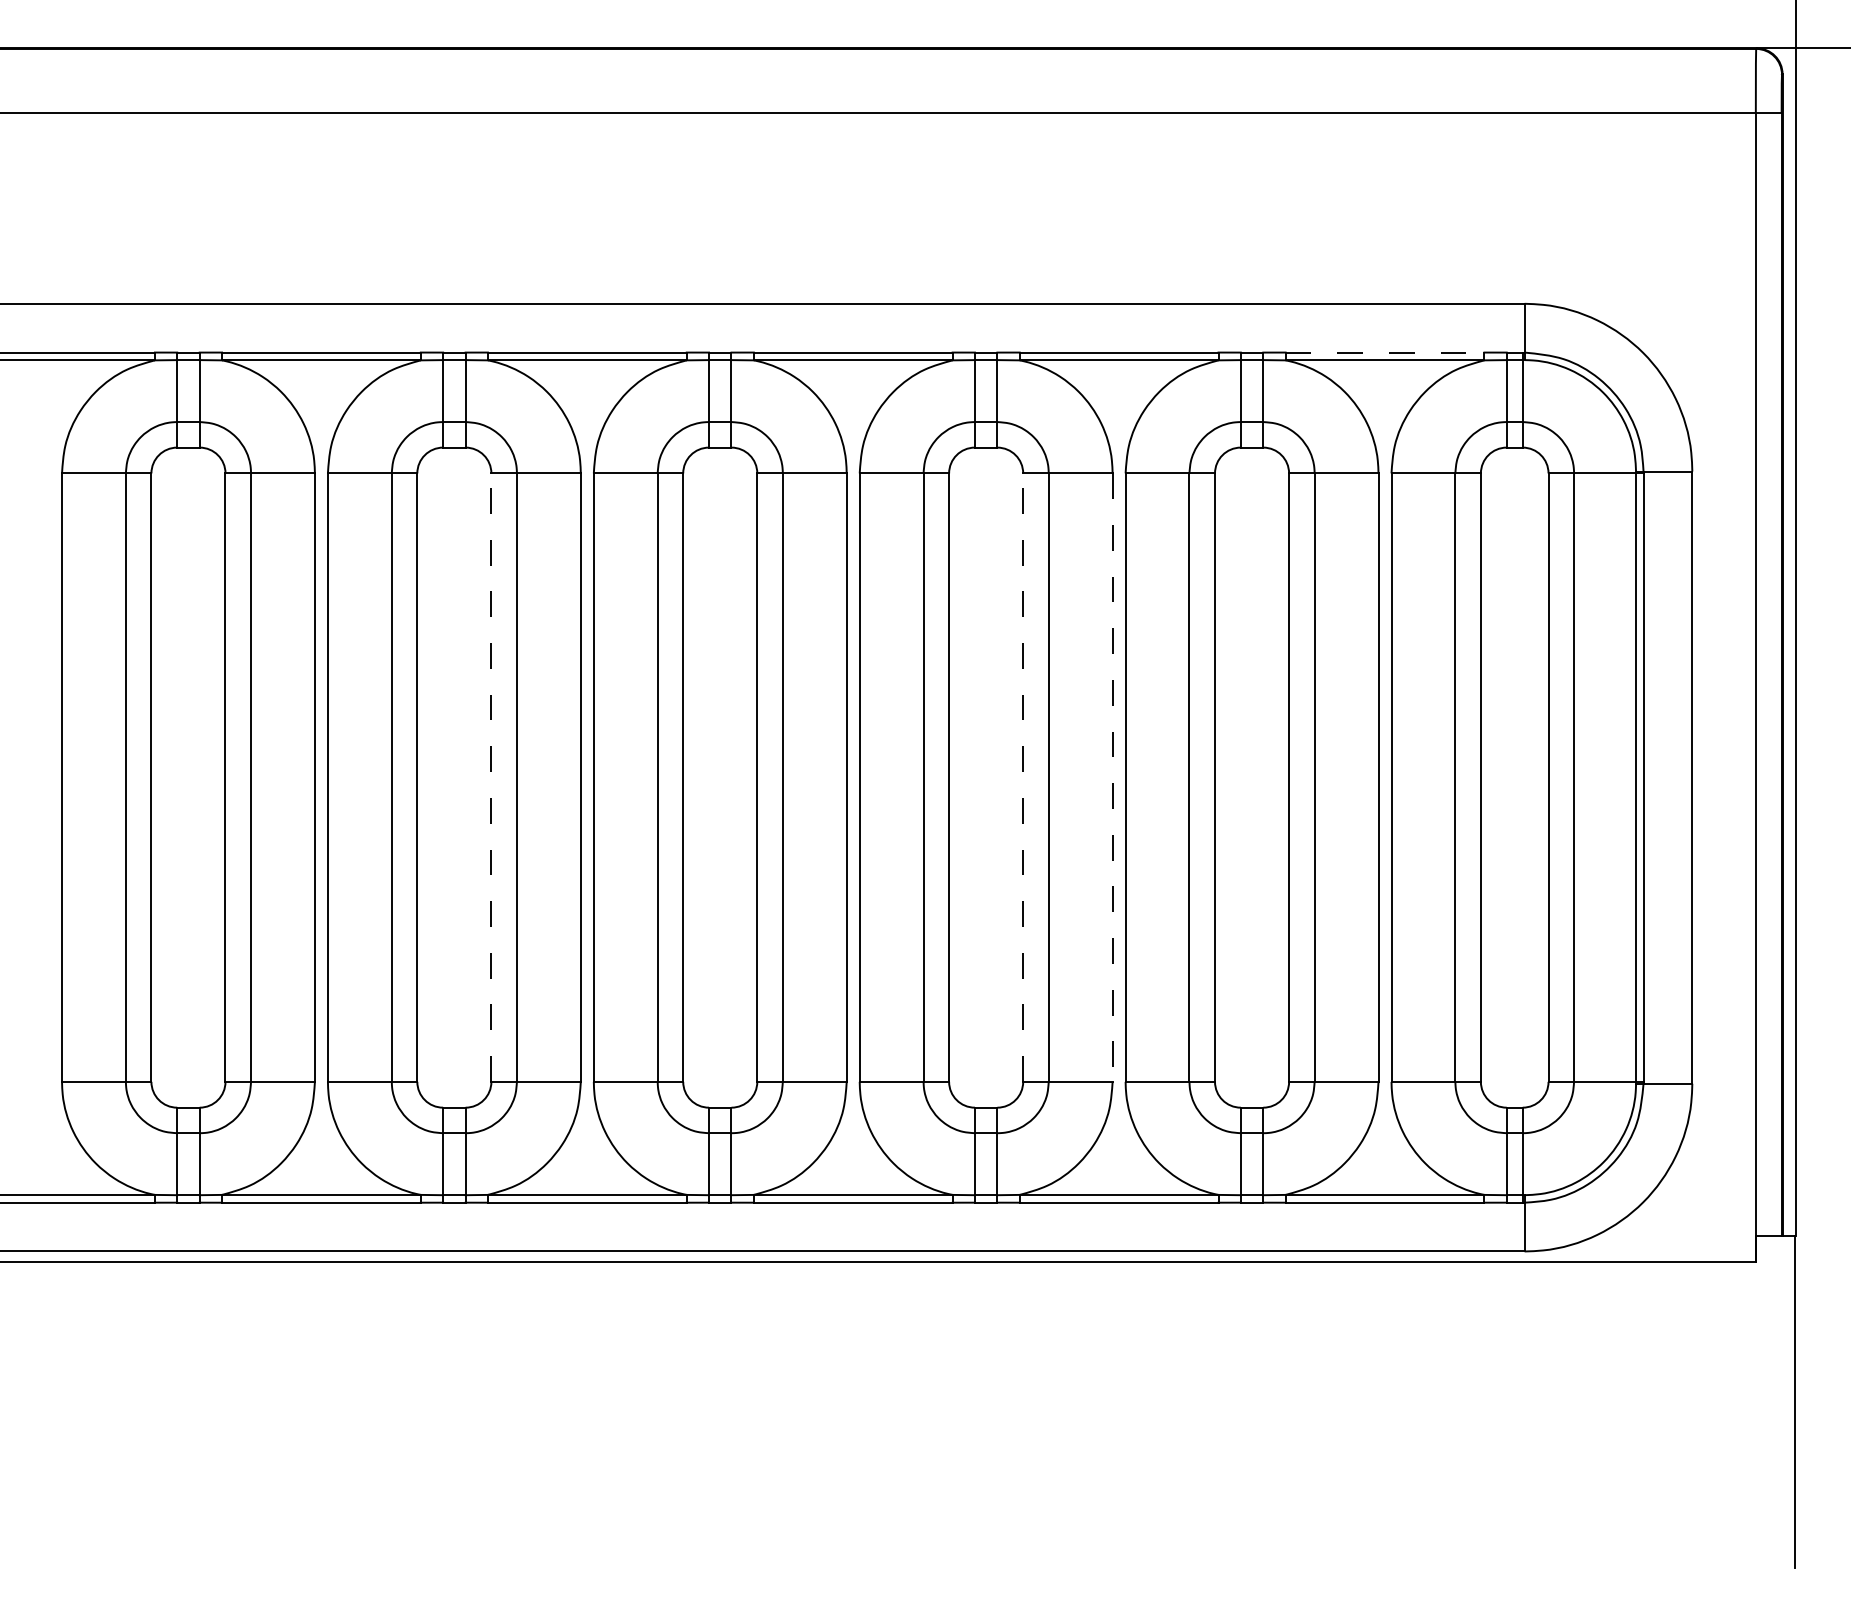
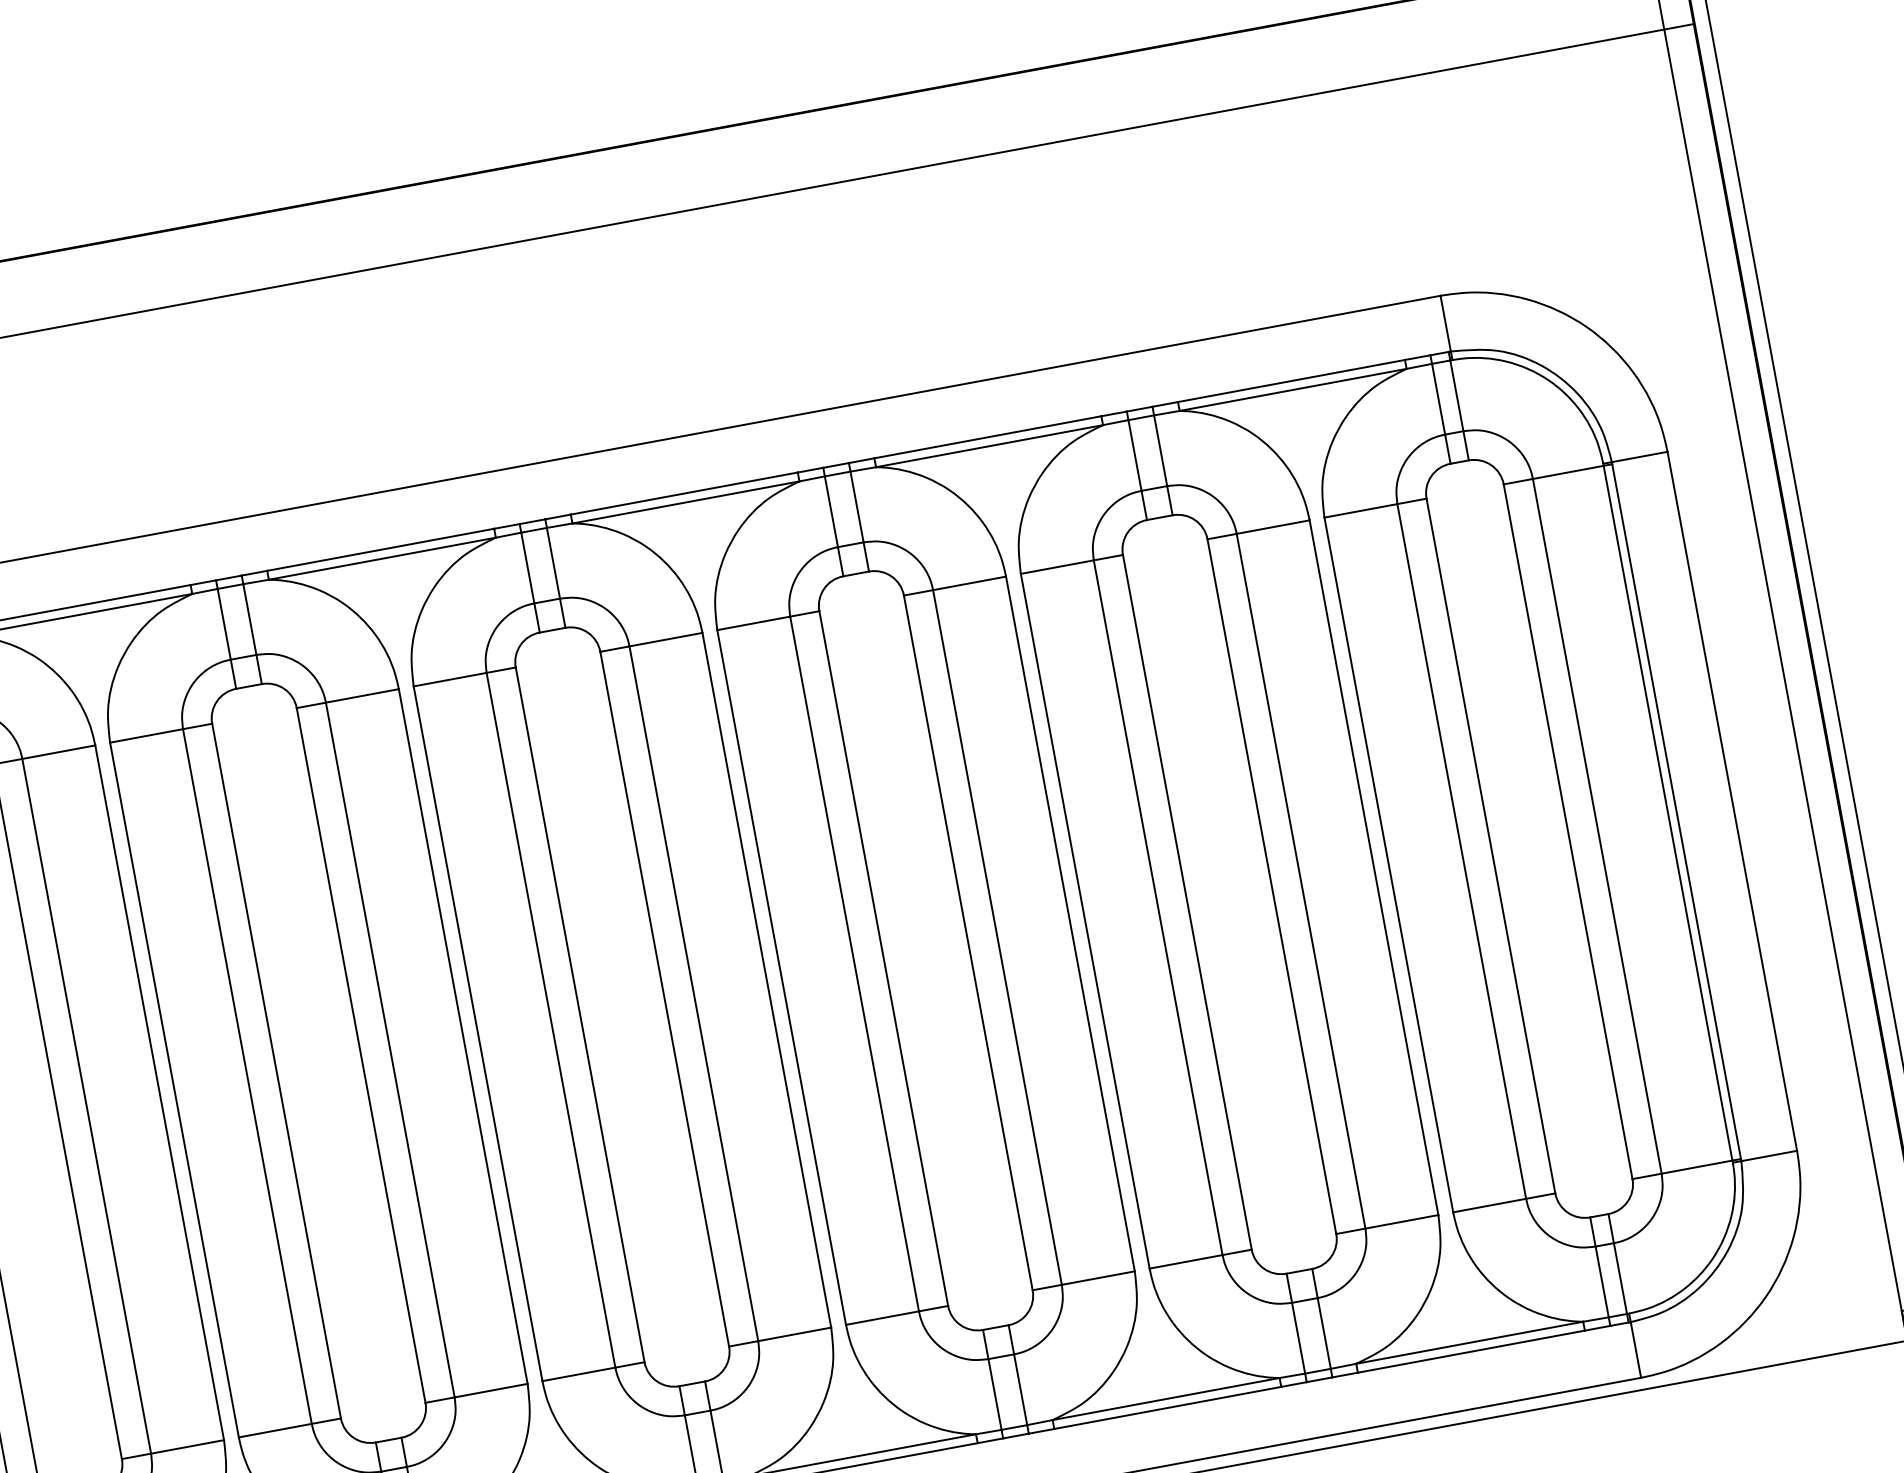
line: (1385, 352) -> (1292, 380), dashed -> solid
line: (491, 777) -> (361, 1055), dashed -> solid
line: (1023, 777) -> (968, 942), dashed -> solid
line: (1112, 778) -> (1070, 925), dashed -> solid

